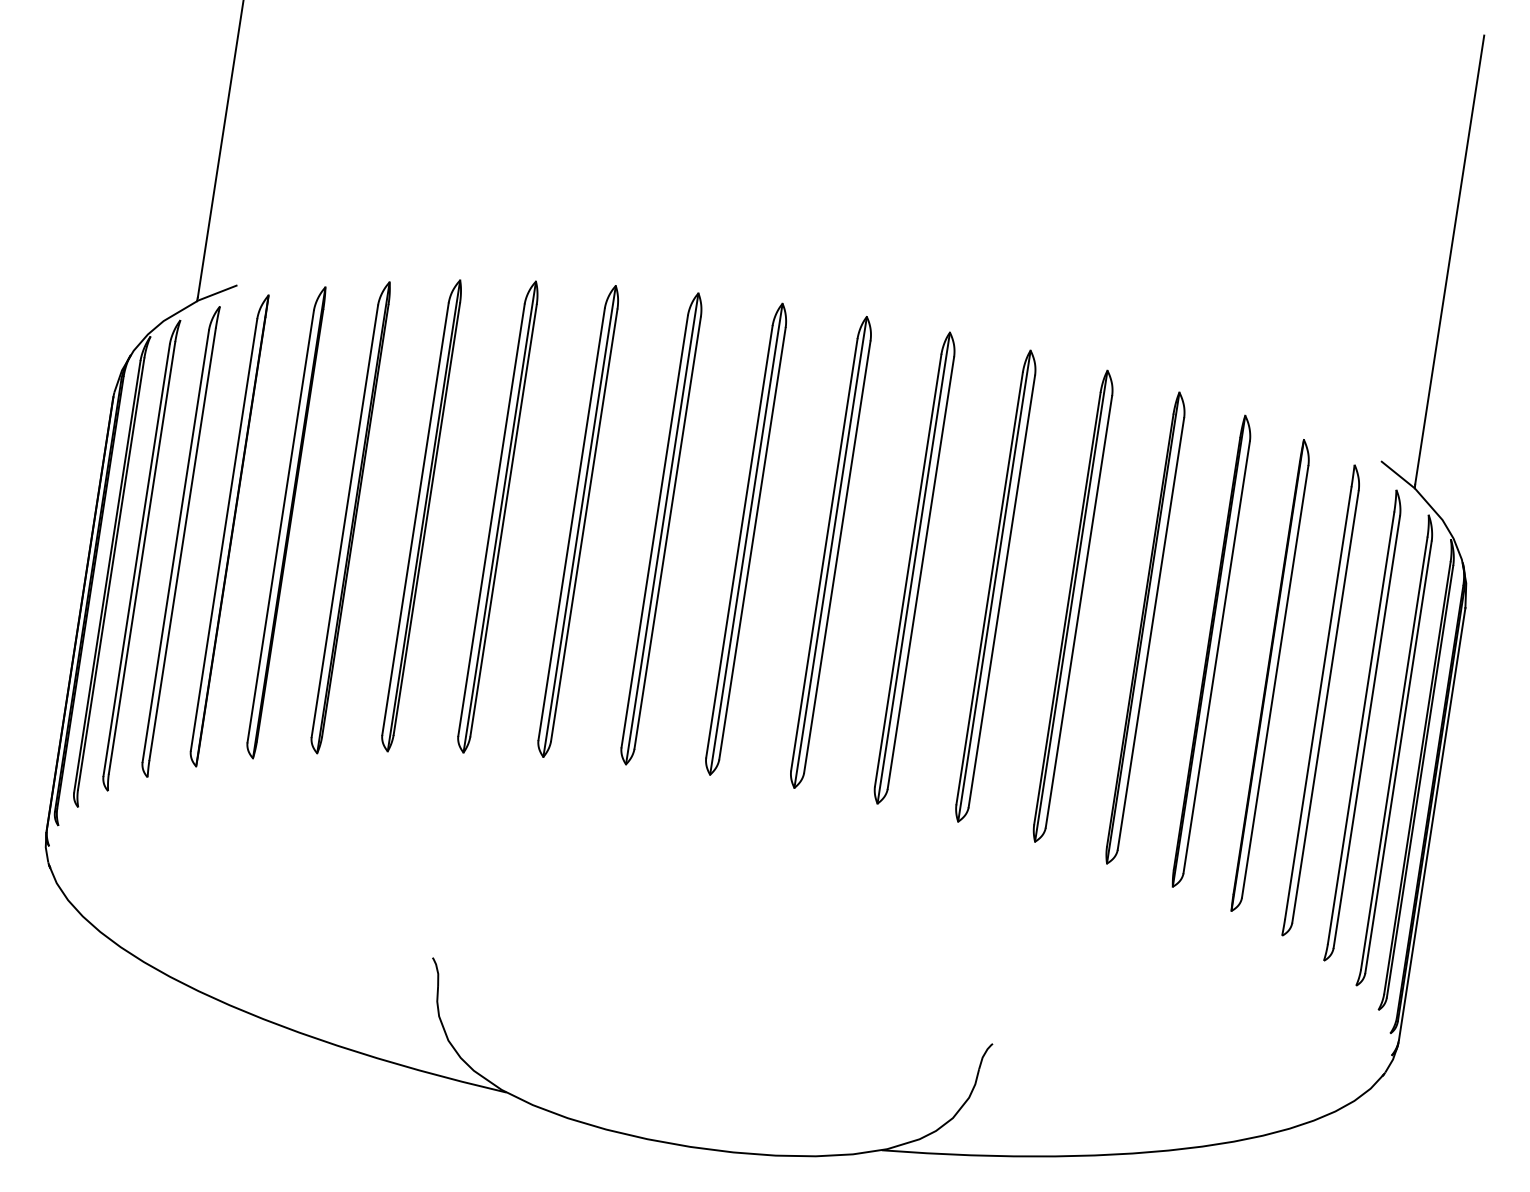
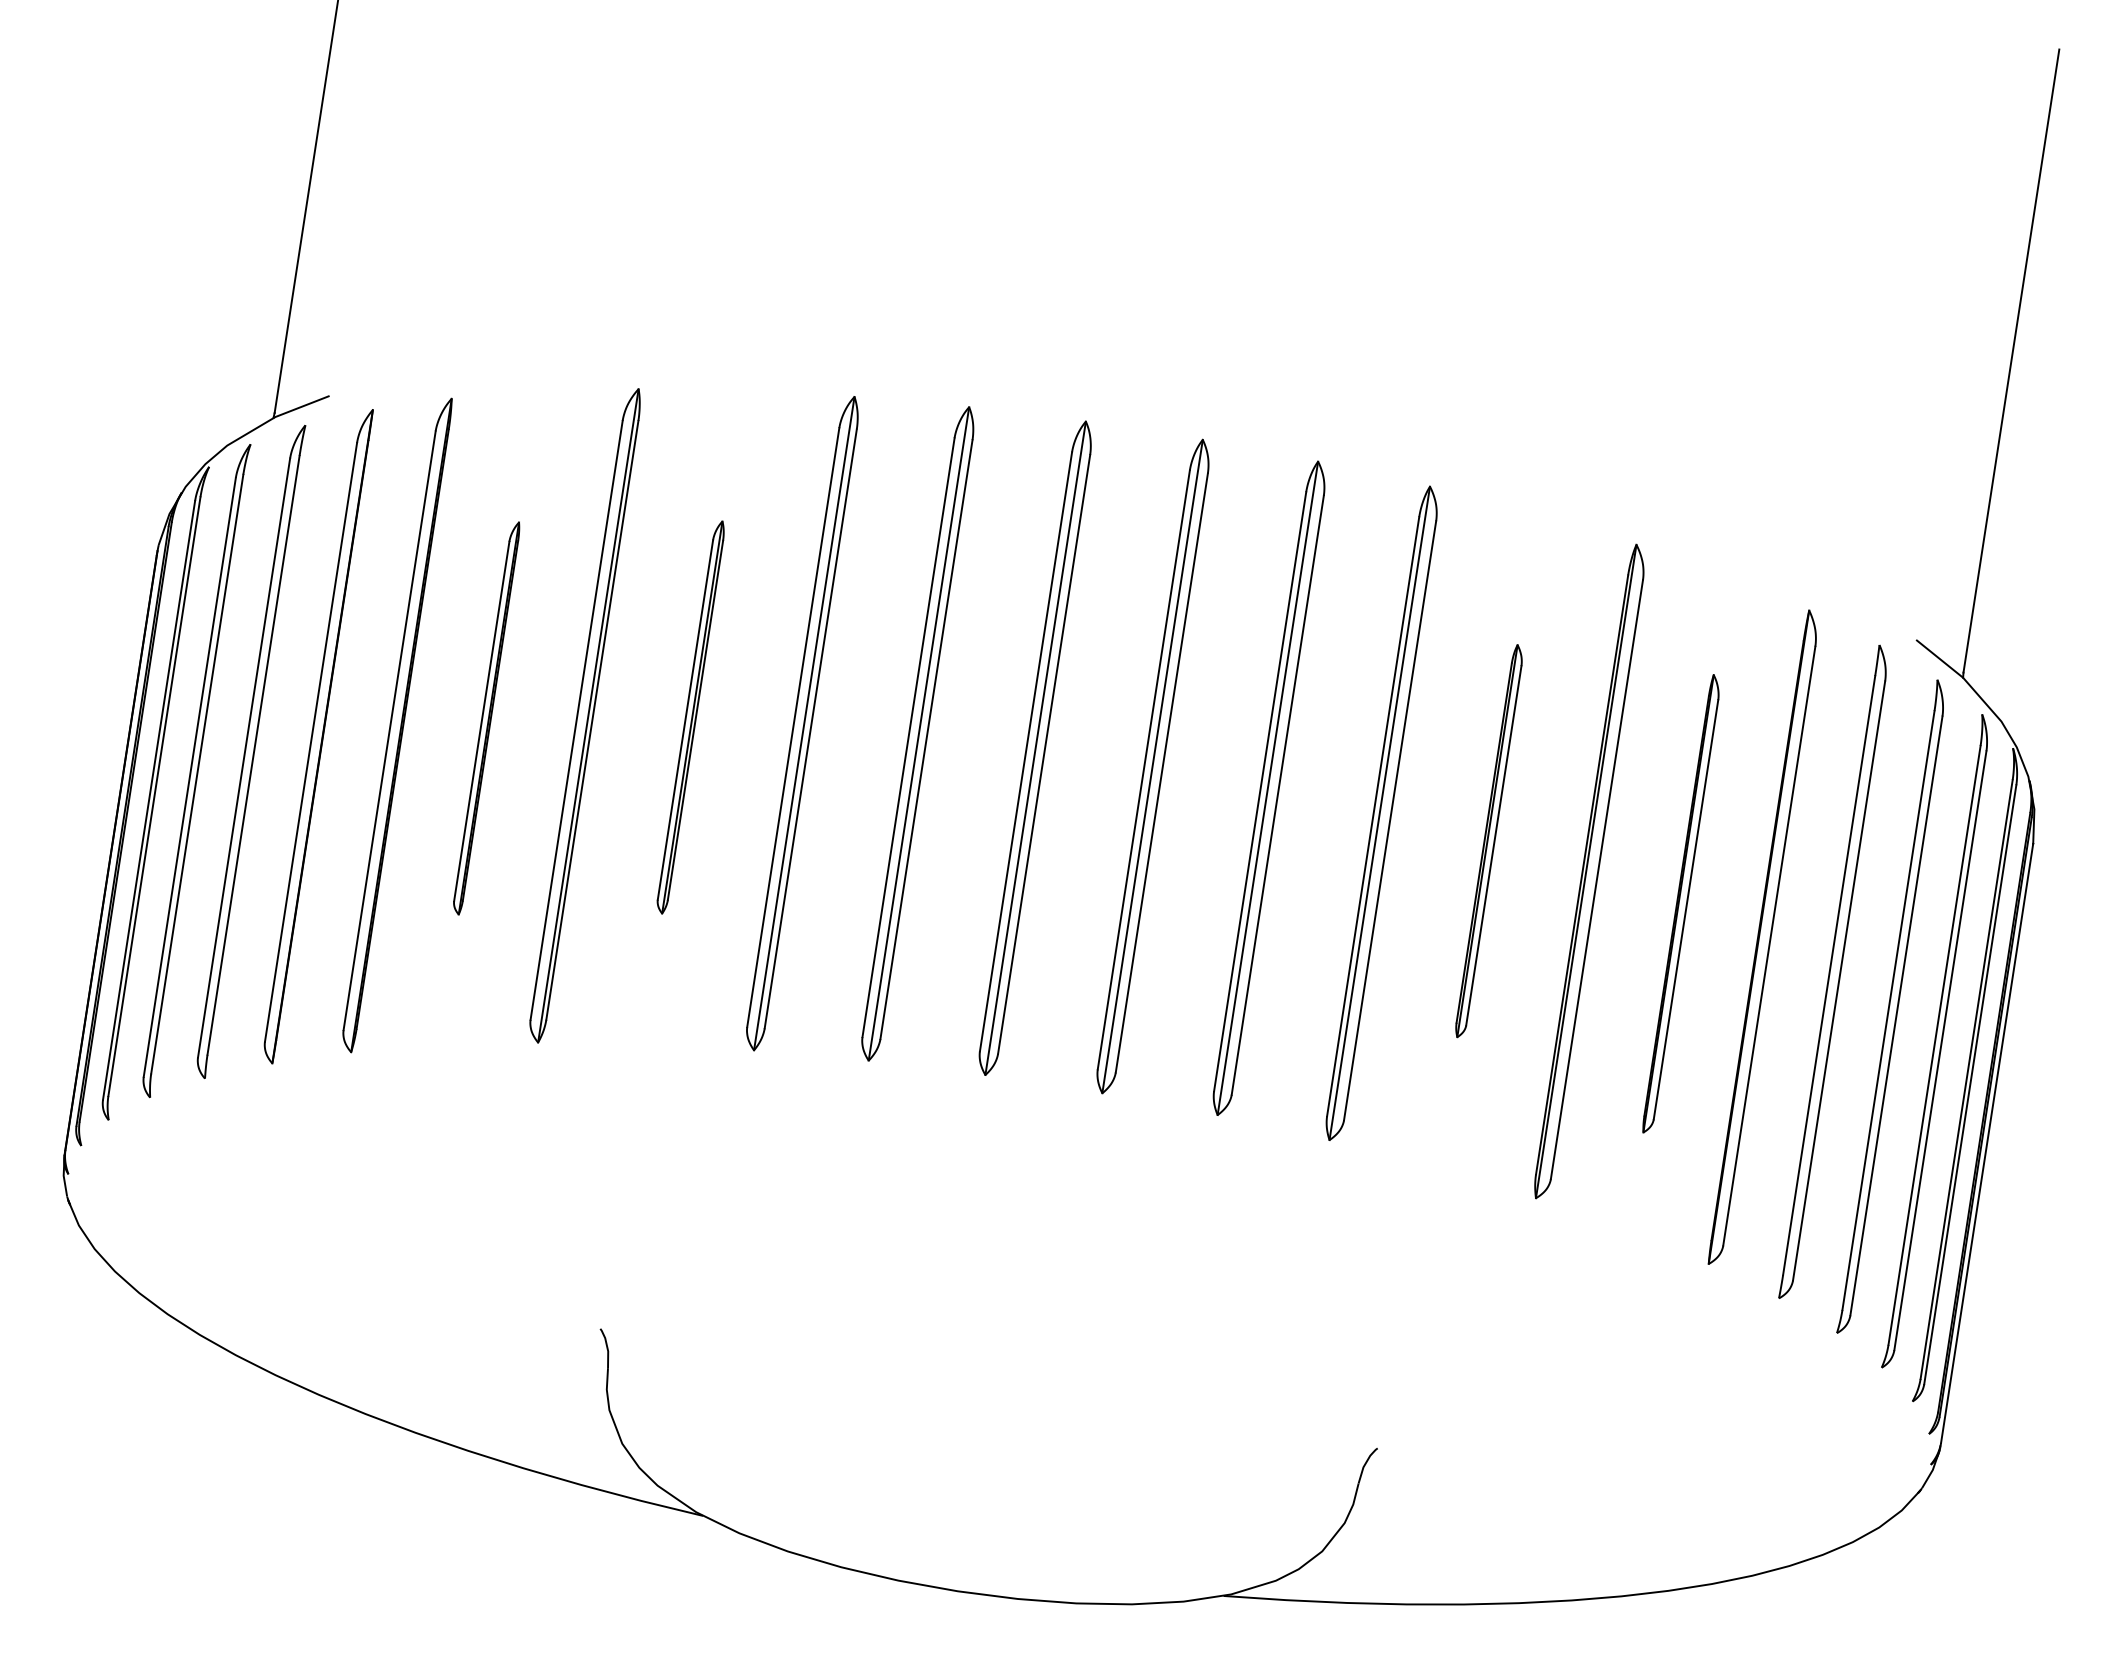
part: (350, 517) -> (486, 718), size x0.6
part: (497, 517) -> (690, 717), size x0.6
part: (1072, 605) -> (1488, 840), size x0.6
part: (1211, 651) -> (1680, 903), size x0.7

